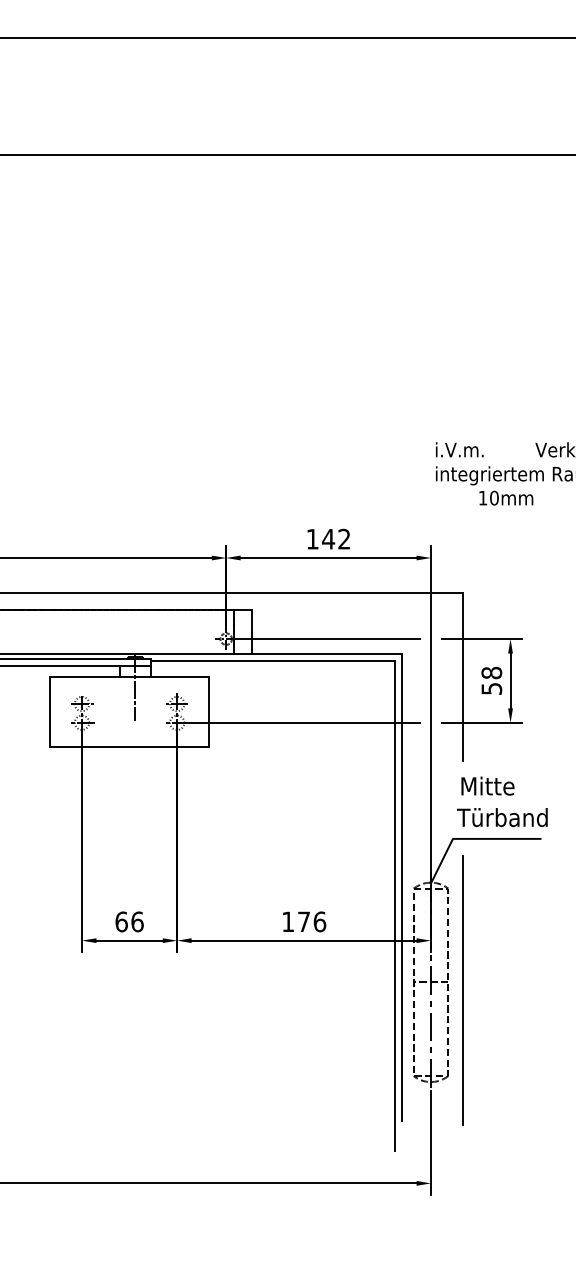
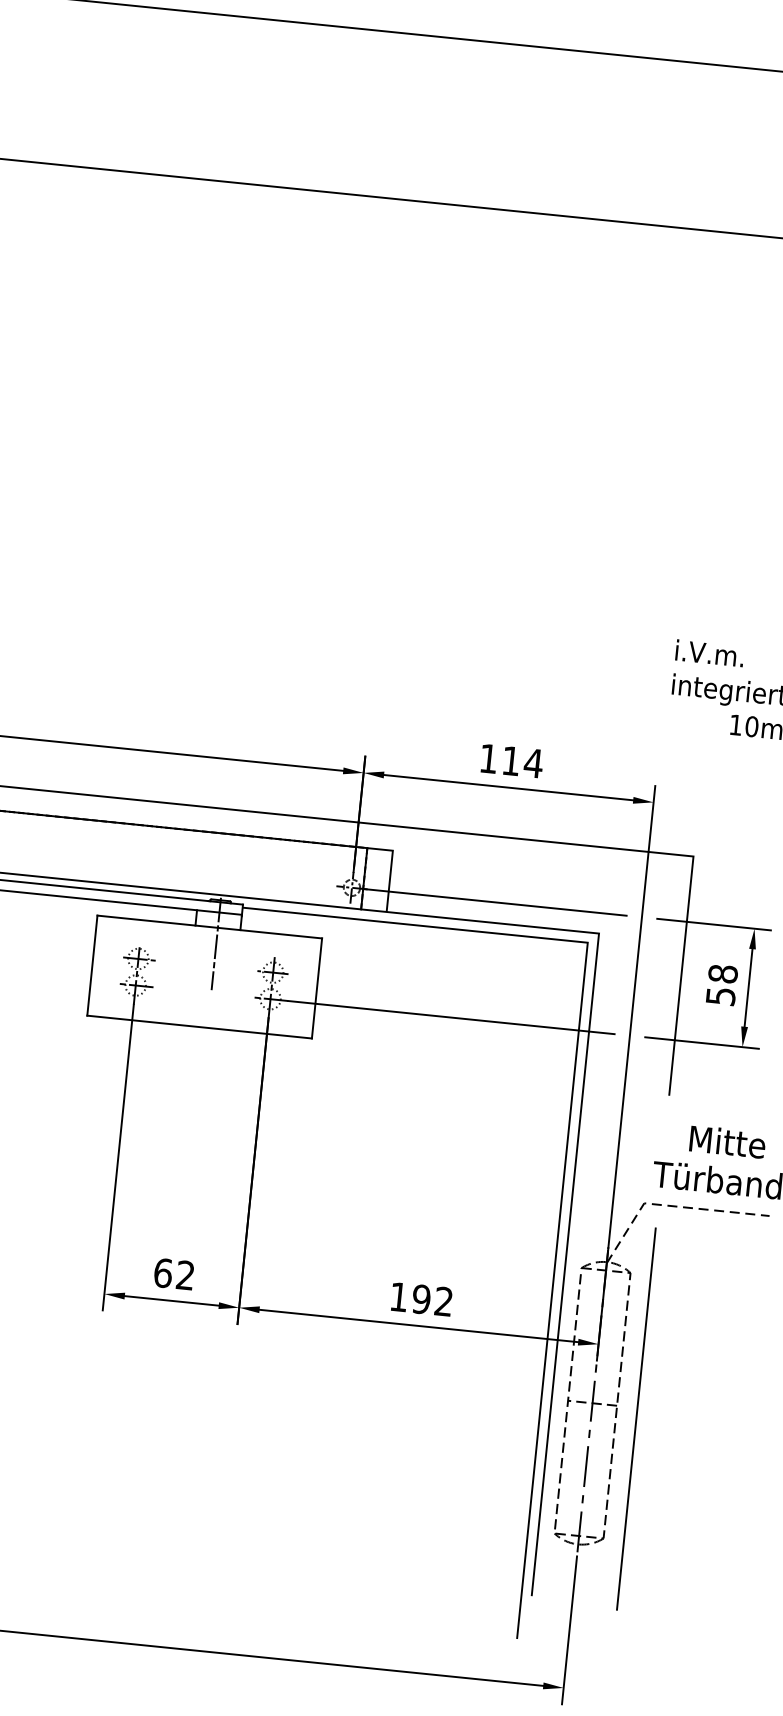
text: (336, 538) -> (522, 761), 142 -> 114
text: (487, 785) -> (727, 1141), moved
line: (471, 838) -> (670, 1205), solid -> dashed
text: (137, 921) -> (185, 1274), 66 -> 62
text: (311, 921) -> (432, 1299), 176 -> 192

